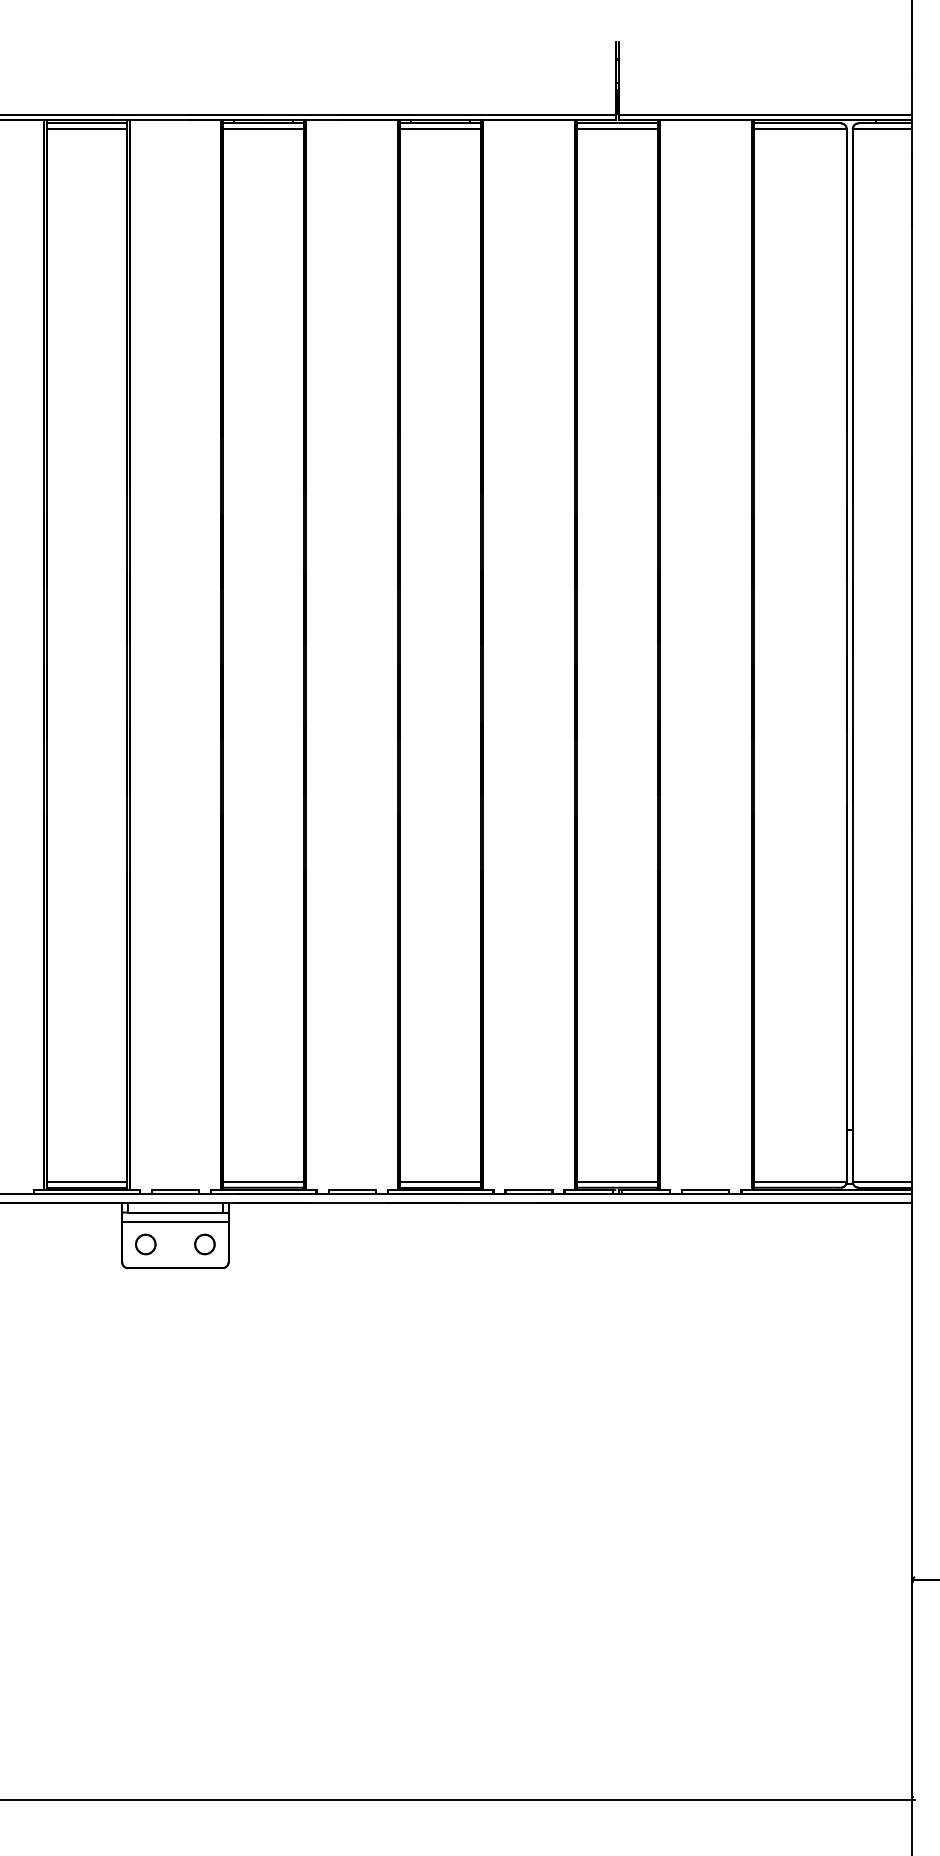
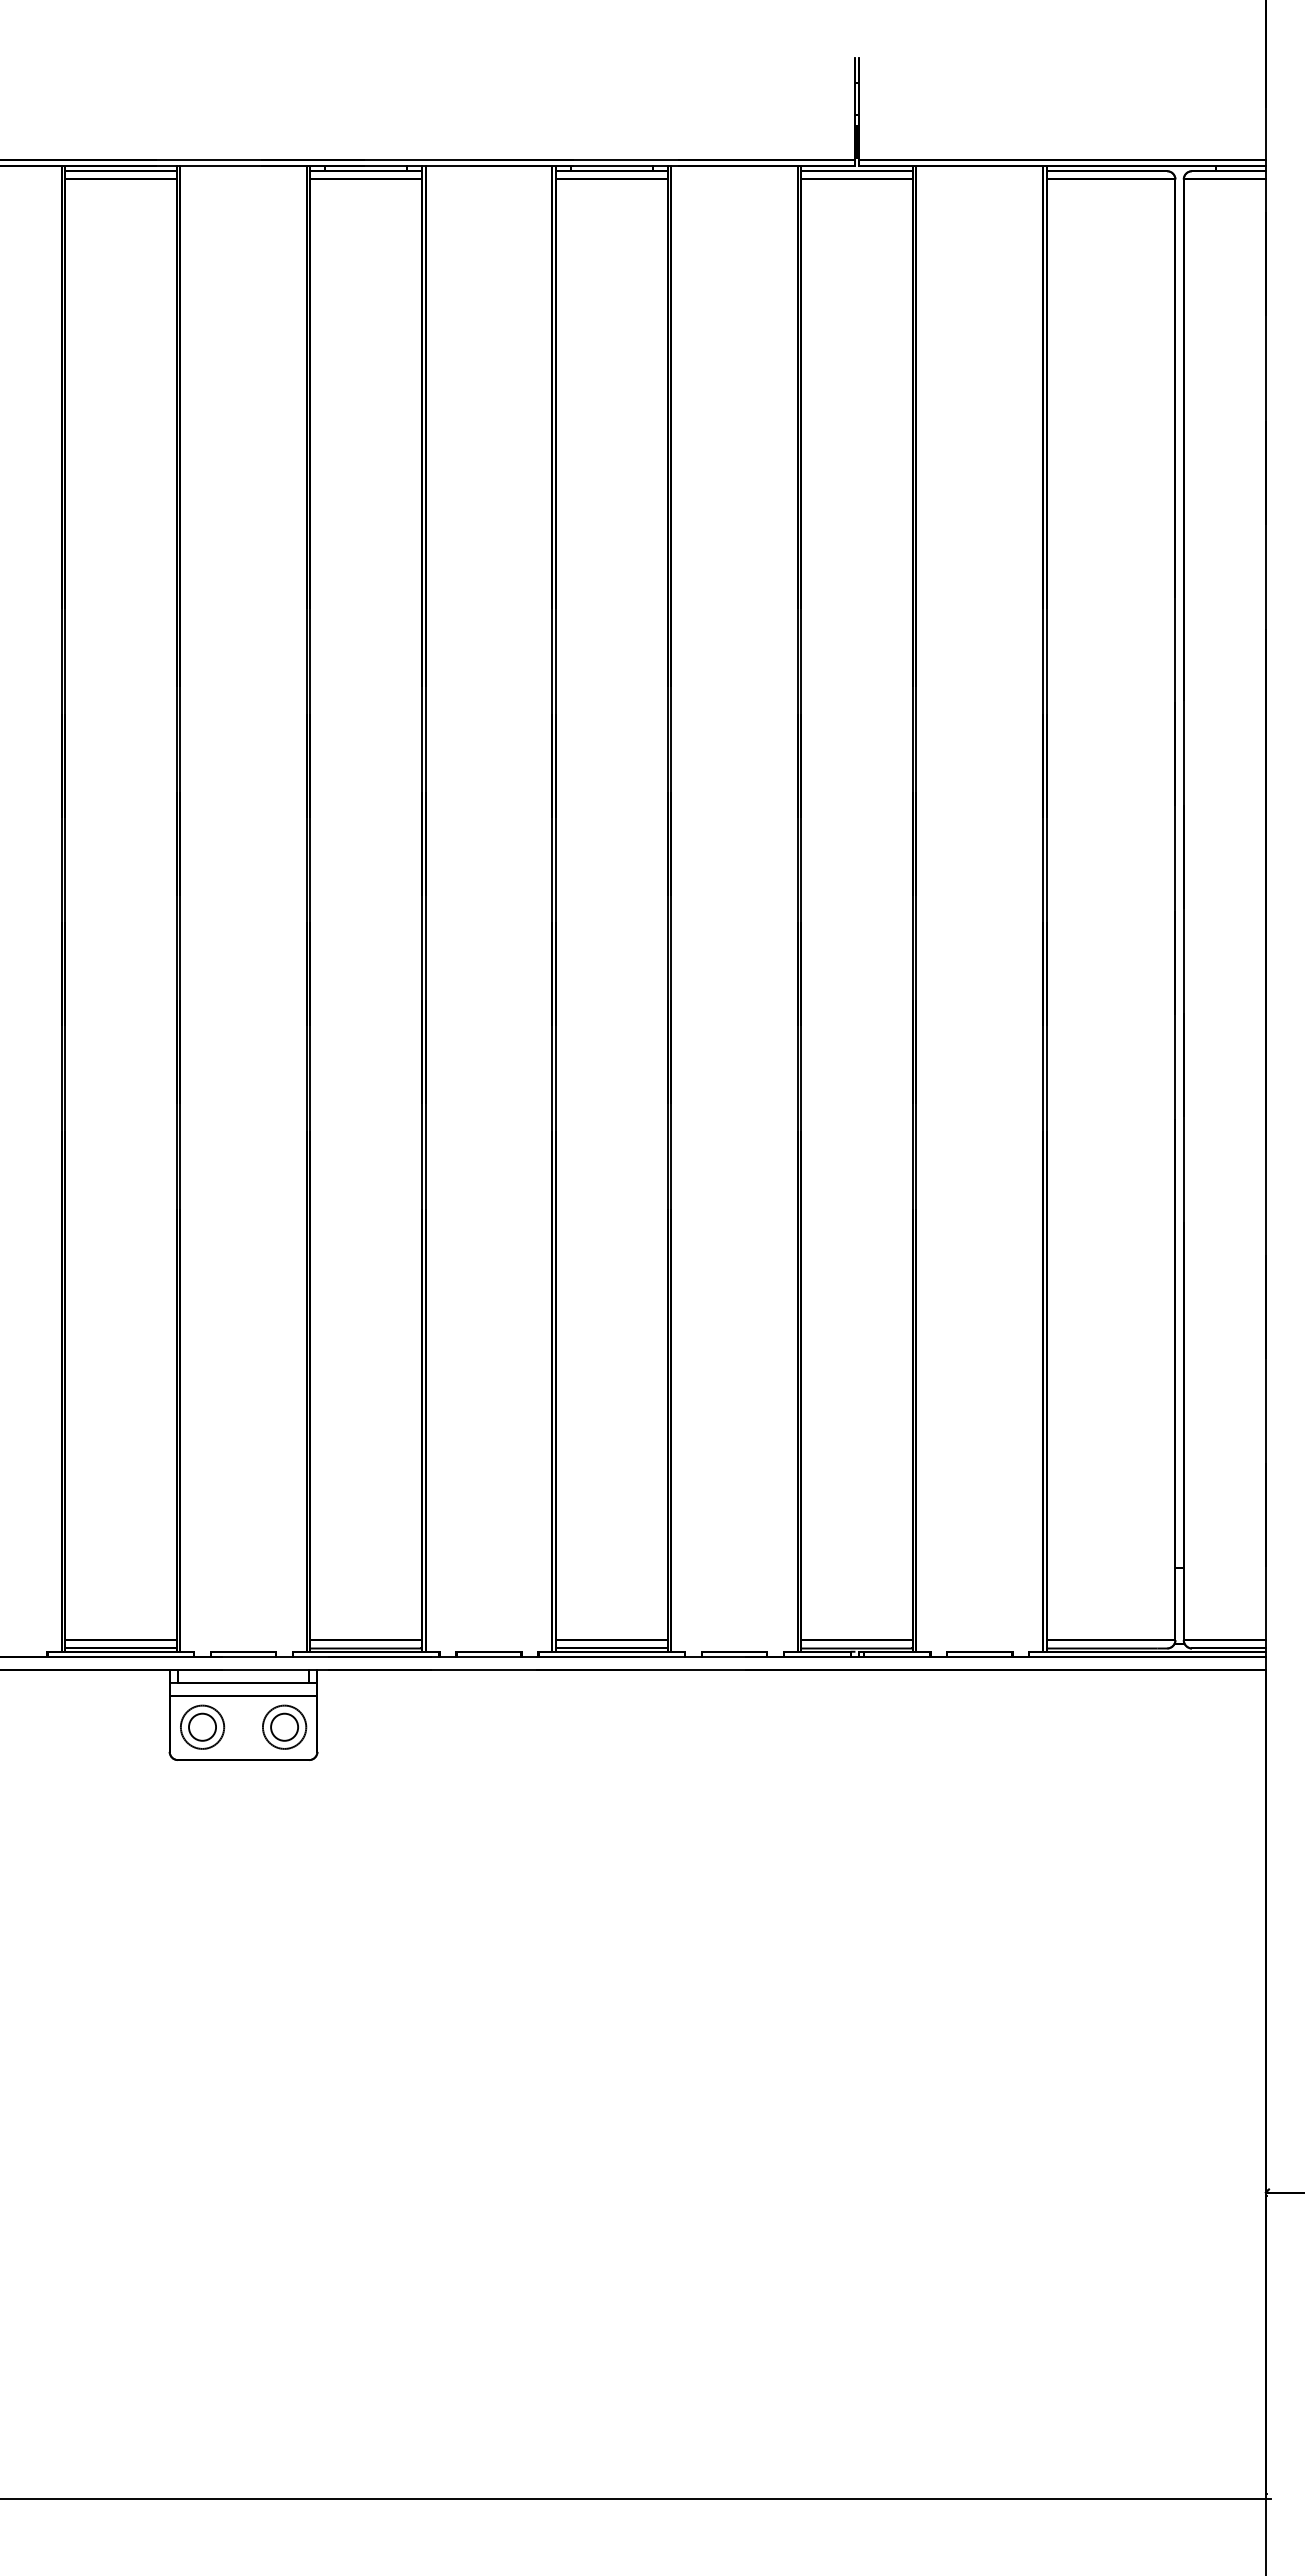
circle: (145, 1243) -> (202, 1726), size x1.6
circle: (204, 1243) -> (284, 1726), size x1.6

